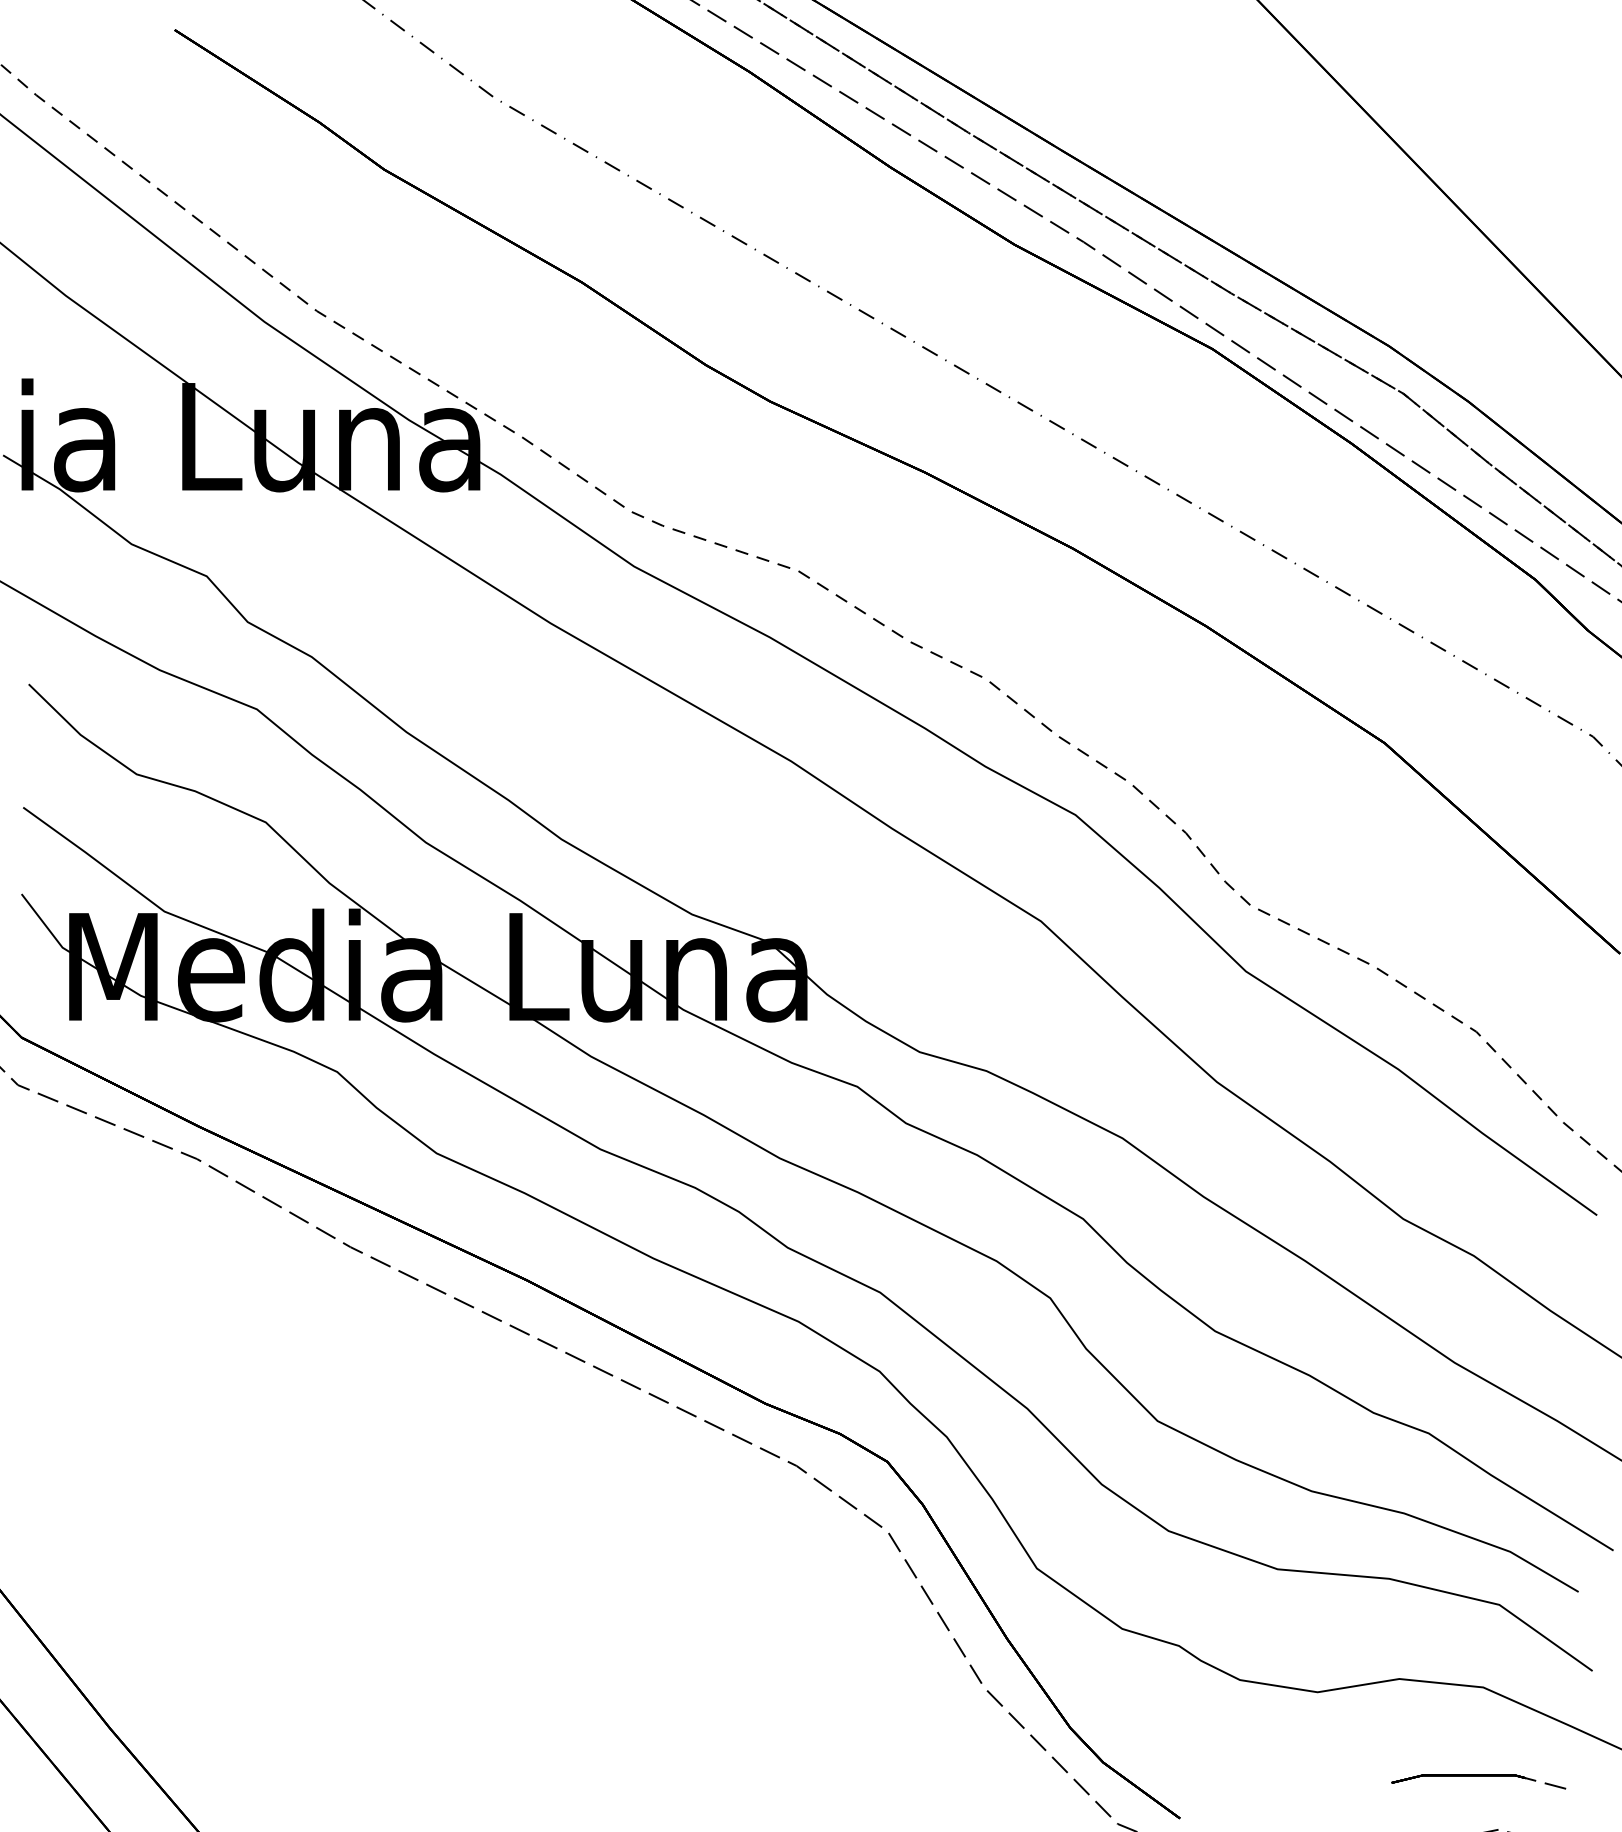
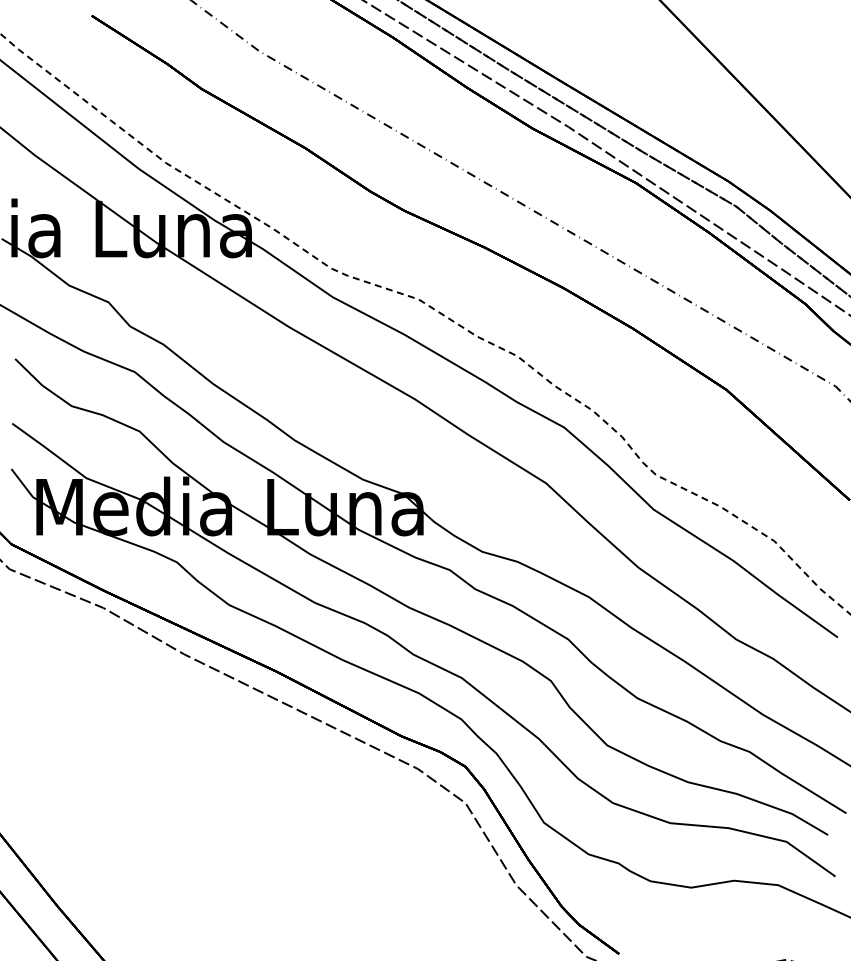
part: (1478, 1781) -> (775, 934), removed

